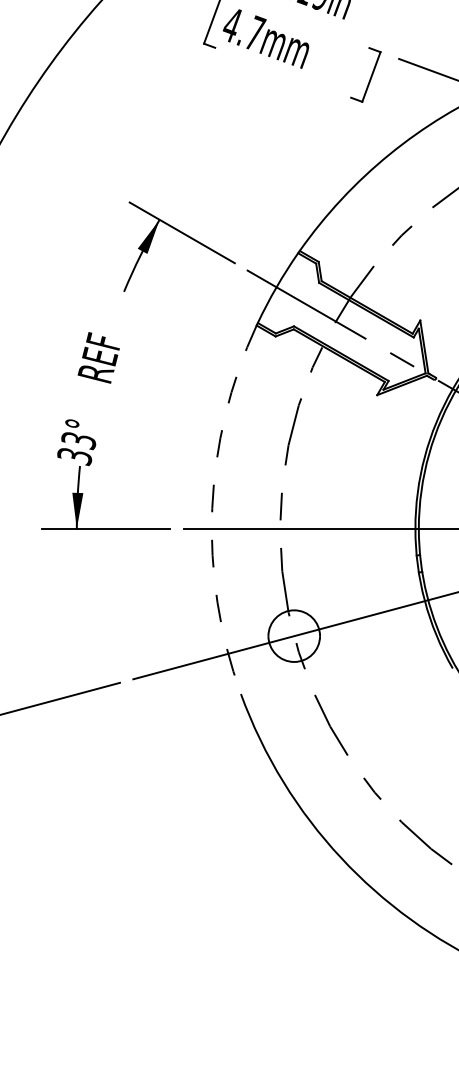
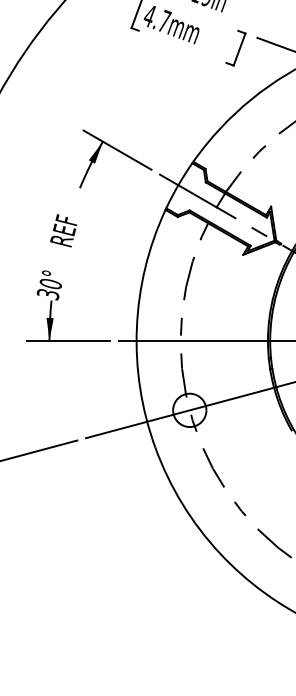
text: (78, 441) -> (50, 284), 33° -> 30°
arc: (211, 507) -> (136, 327), dashed -> solid

